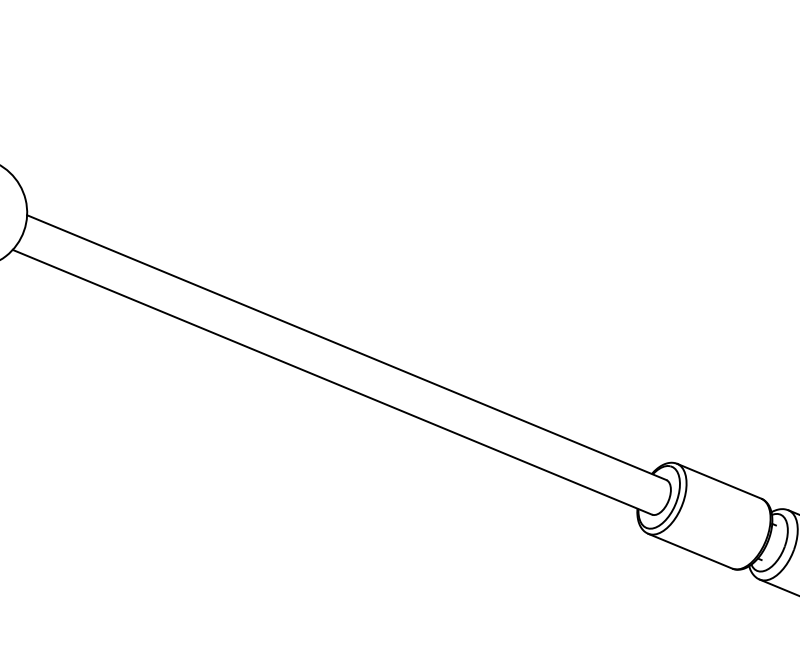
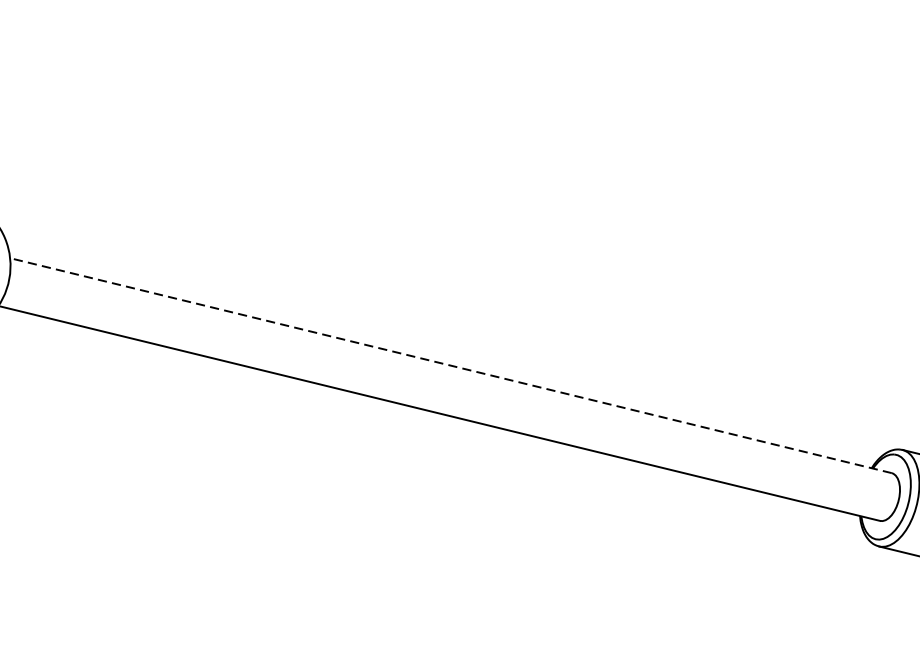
line: (346, 347) -> (450, 365), solid -> dashed

